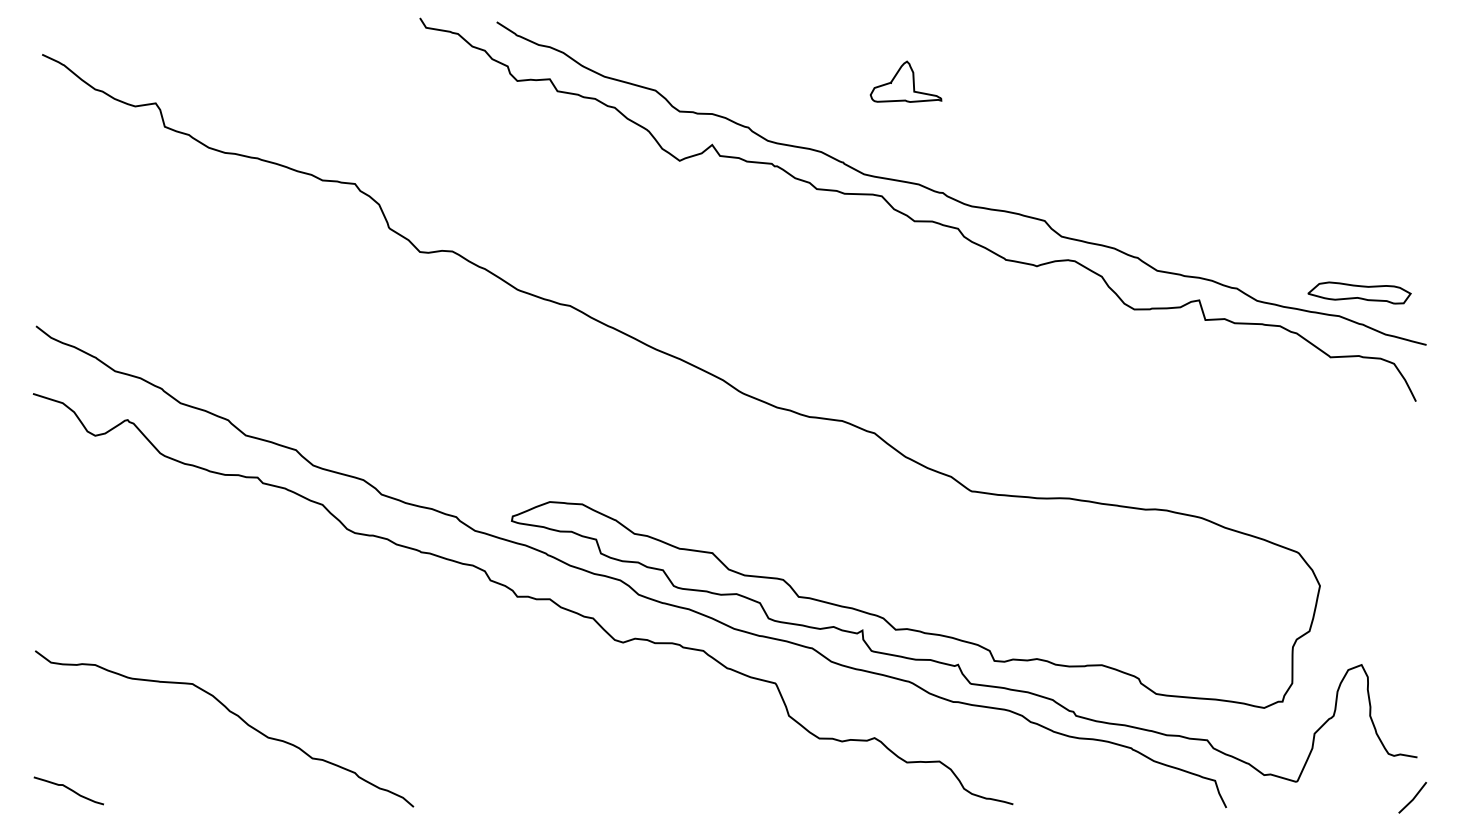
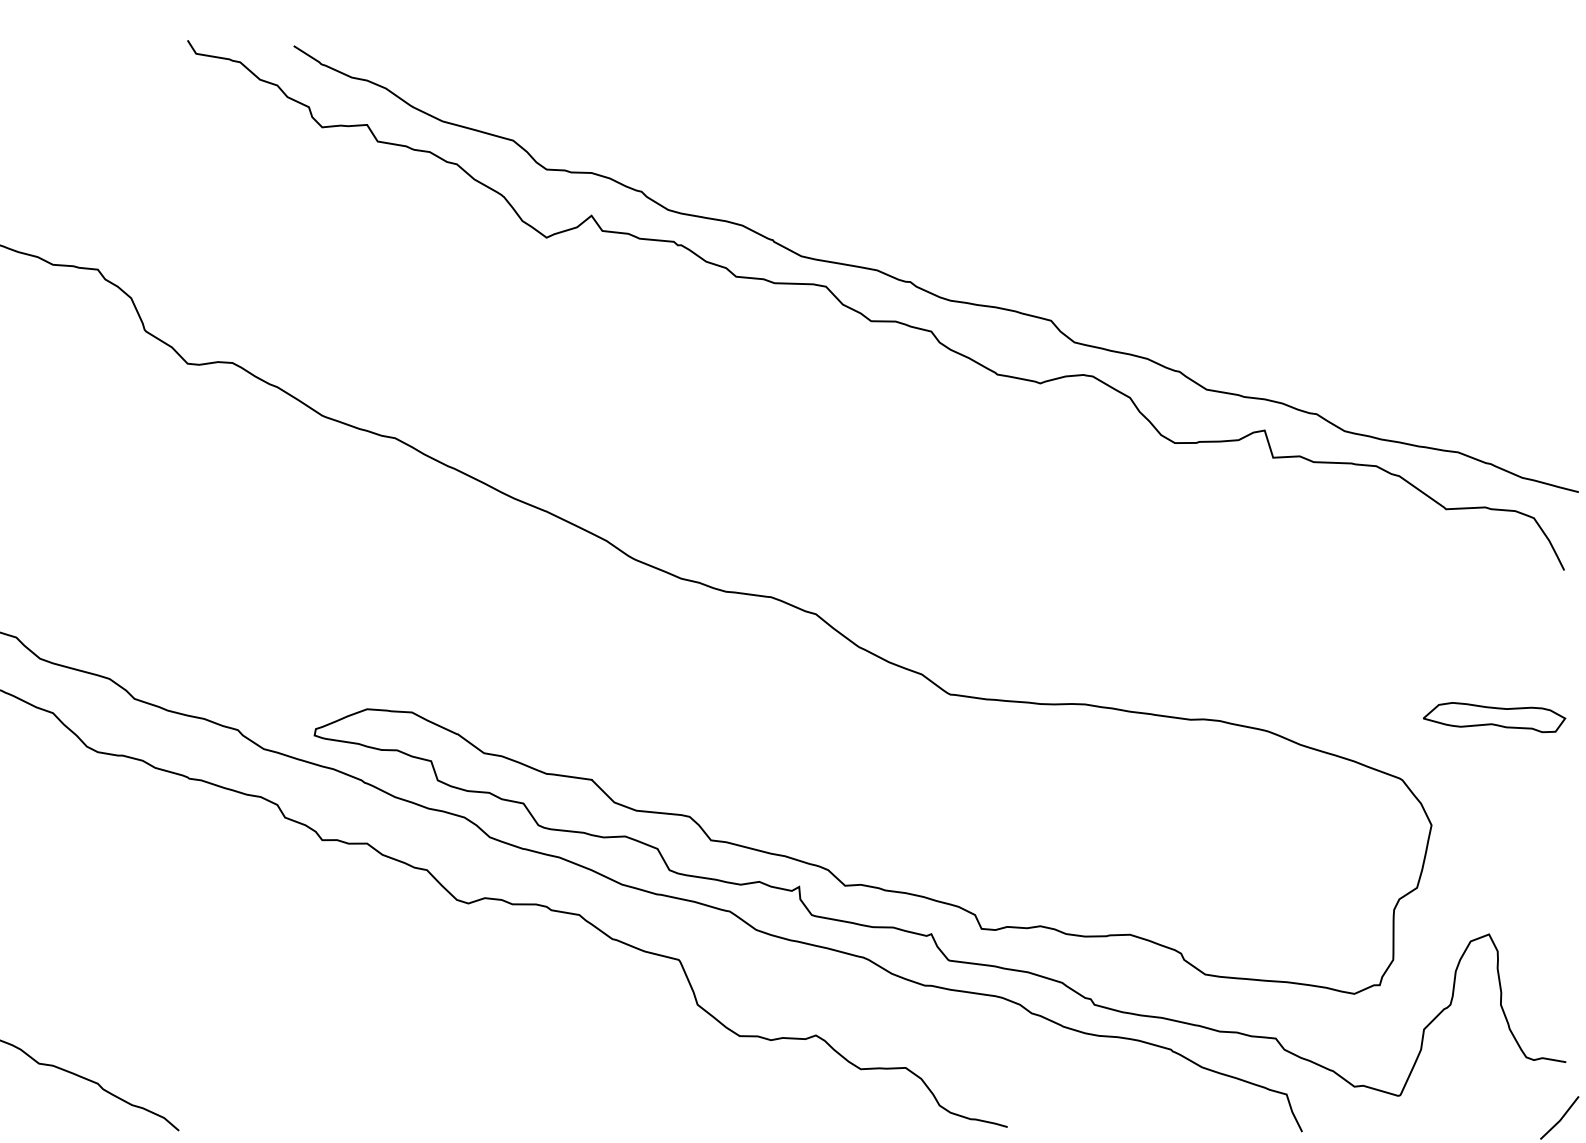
part: (905, 81) -> (858, 128), removed
part: (1359, 292) -> (1494, 716), moved

